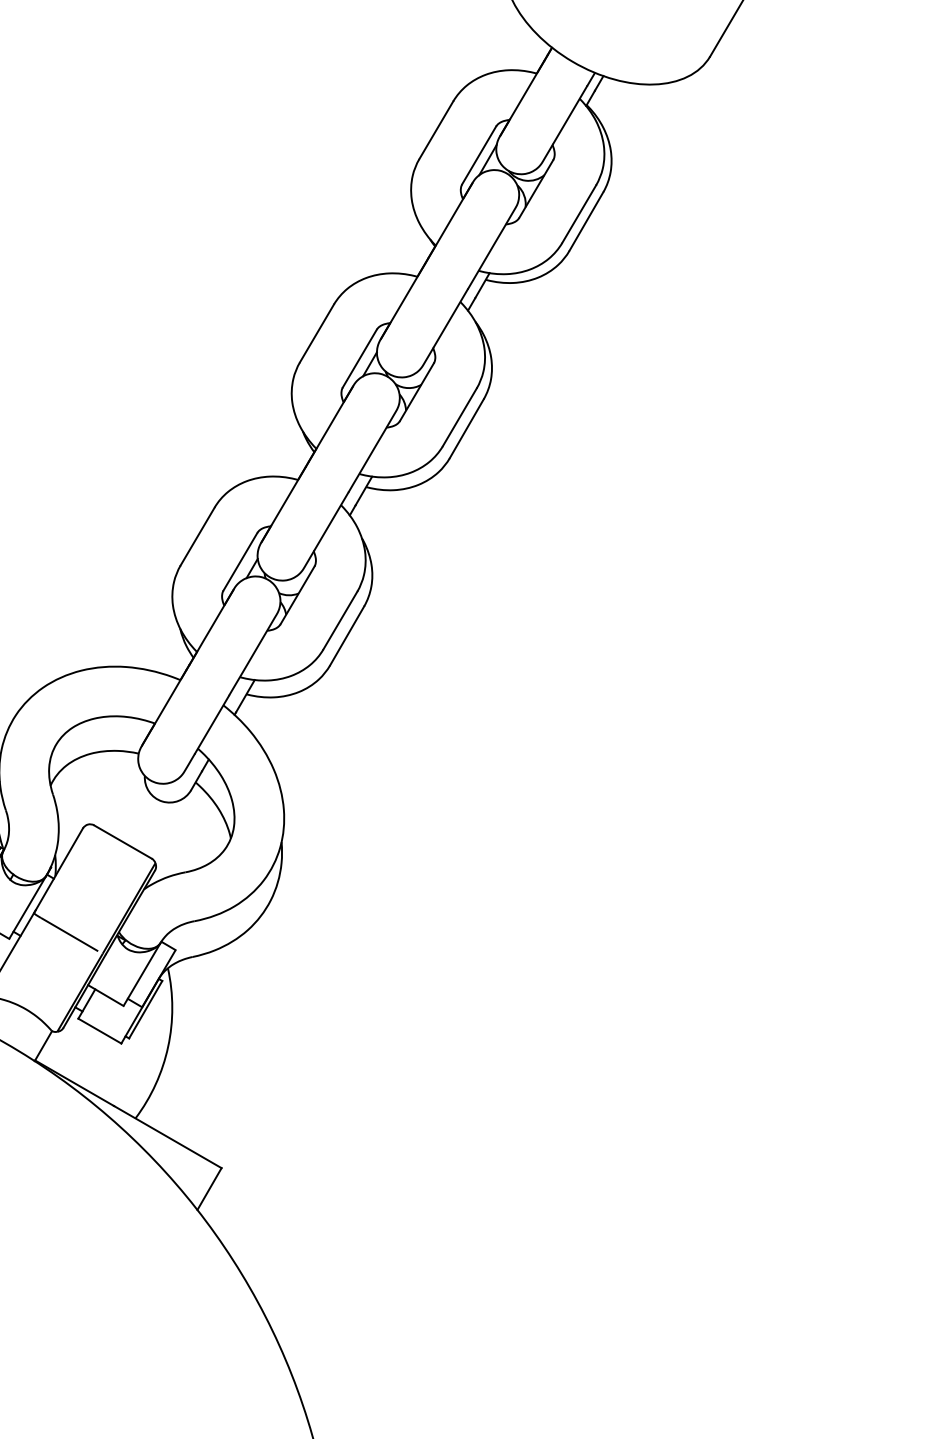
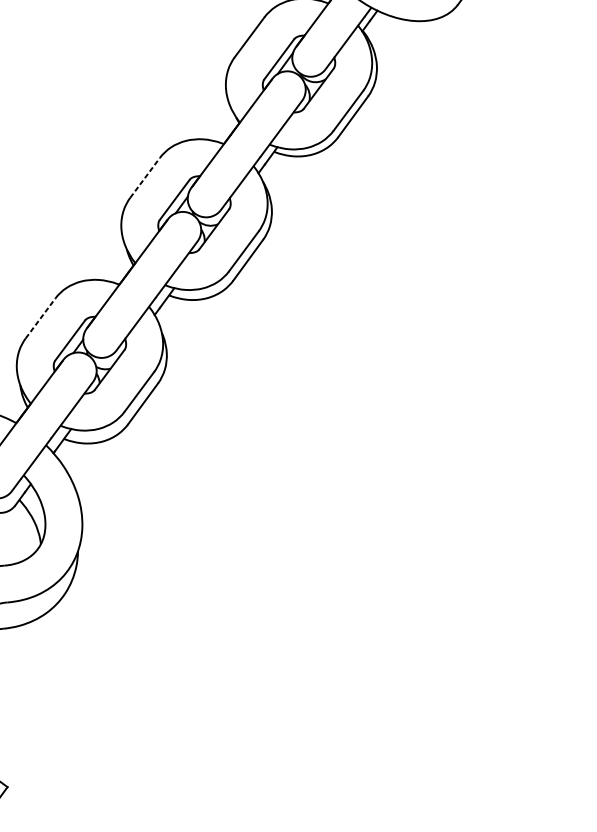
line: (317, 333) -> (145, 178), solid -> dashed
line: (197, 536) -> (40, 318), solid -> dashed

